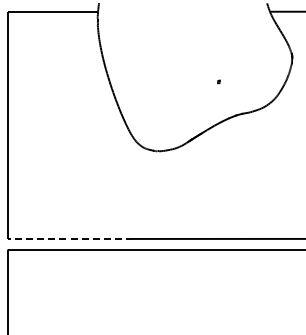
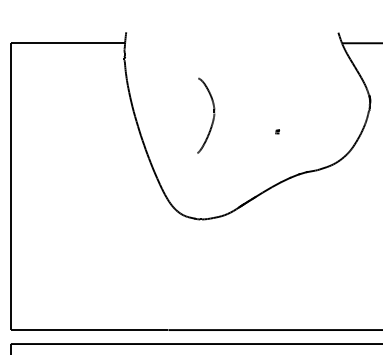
part: (162, 68) -> (206, 114), added
line: (69, 238) -> (88, 329), dashed -> solid

